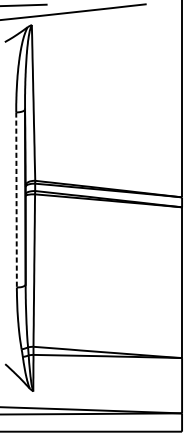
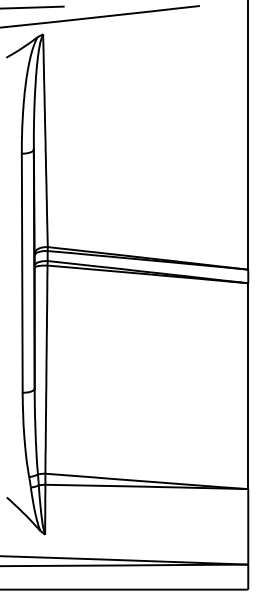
line: (16, 200) -> (22, 273), dashed -> solid

